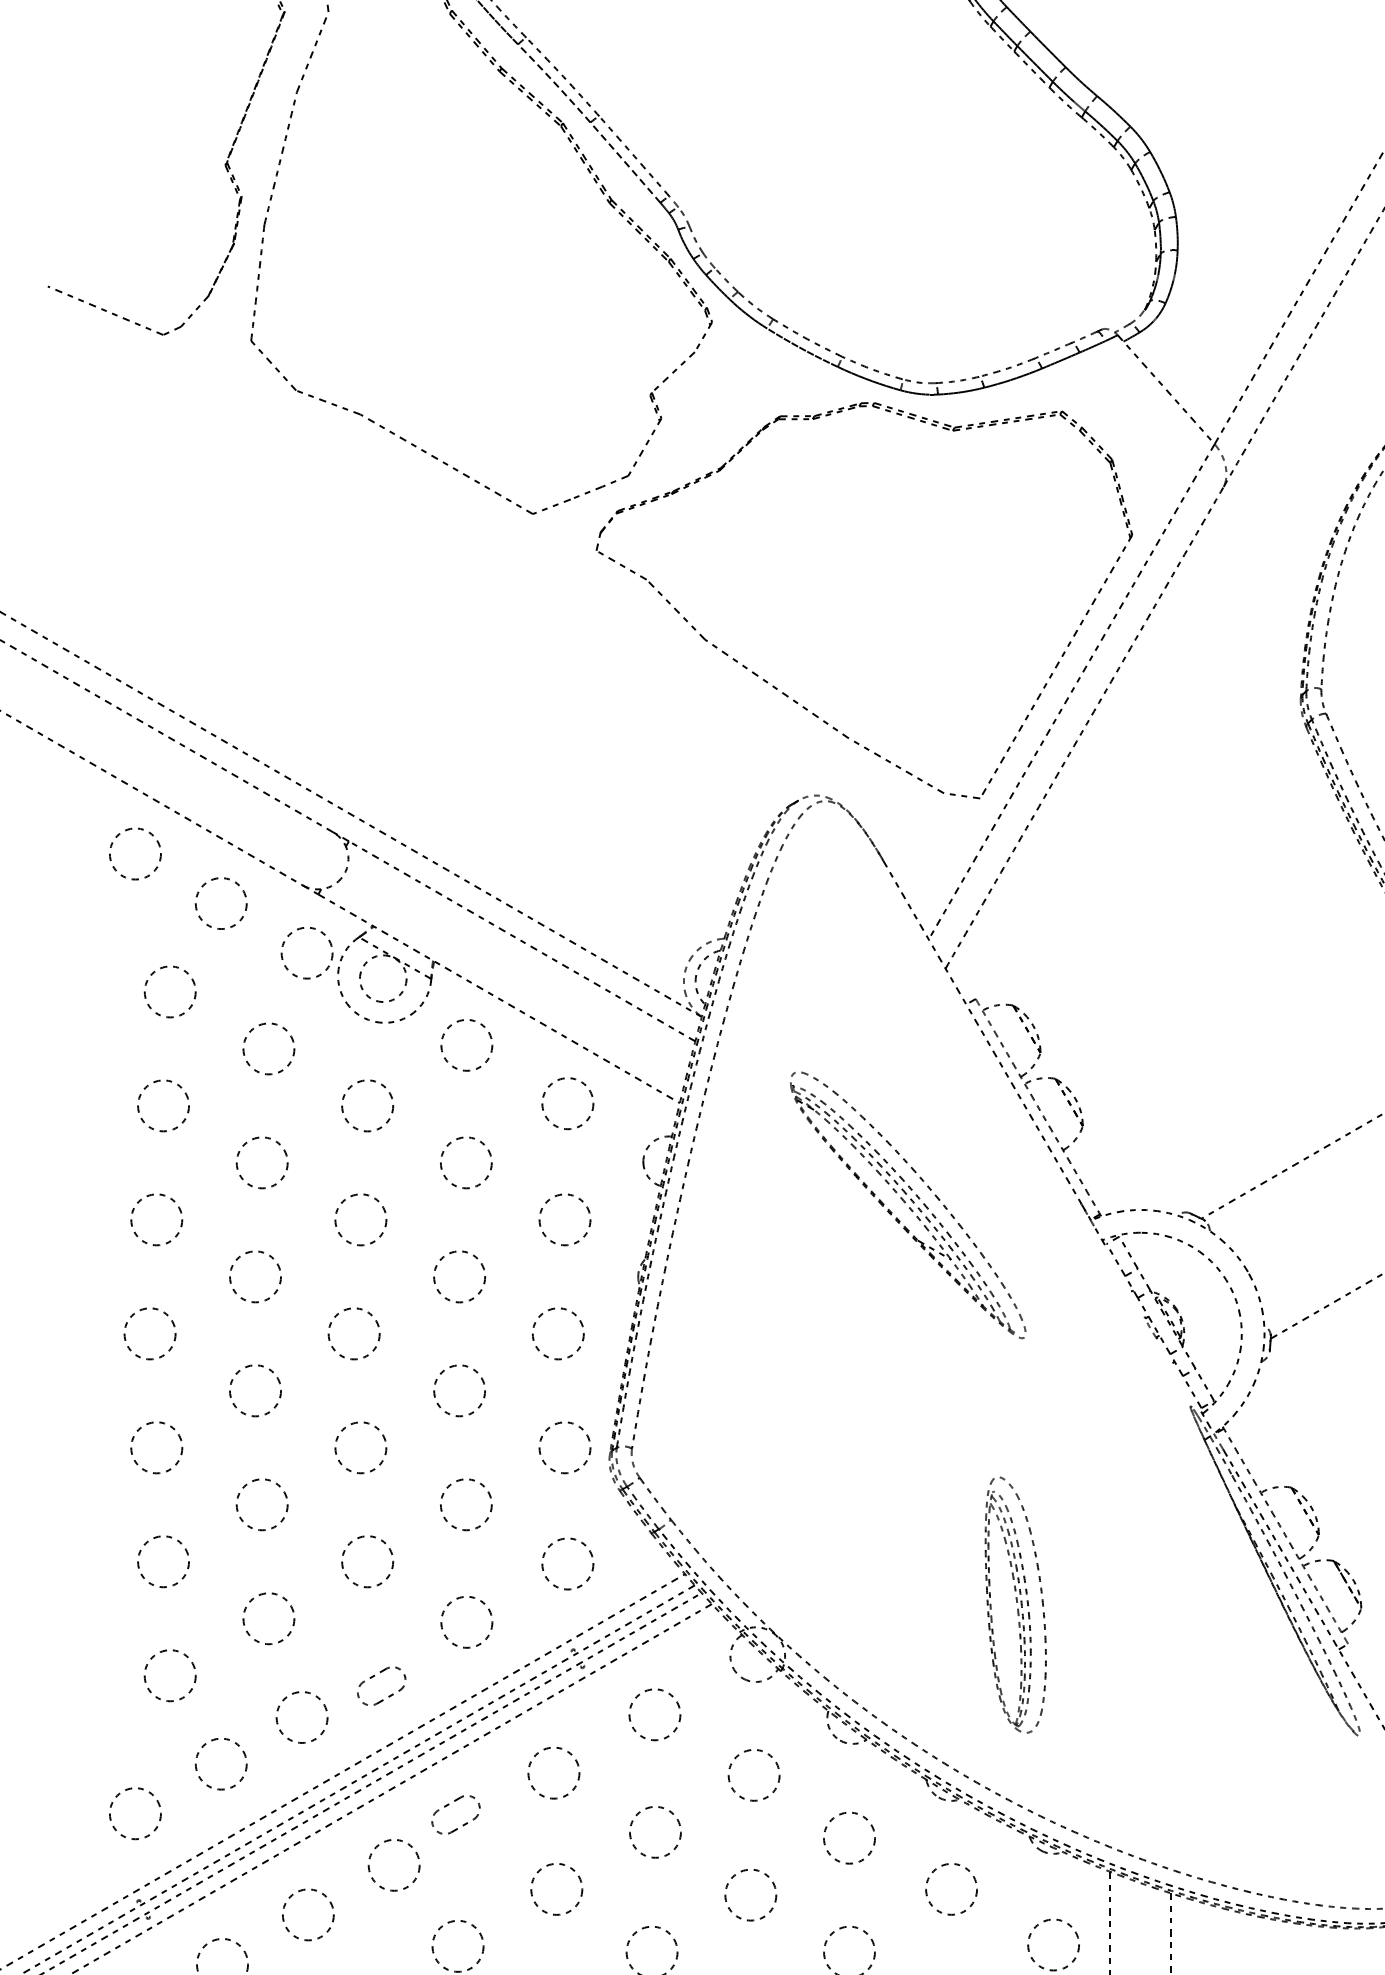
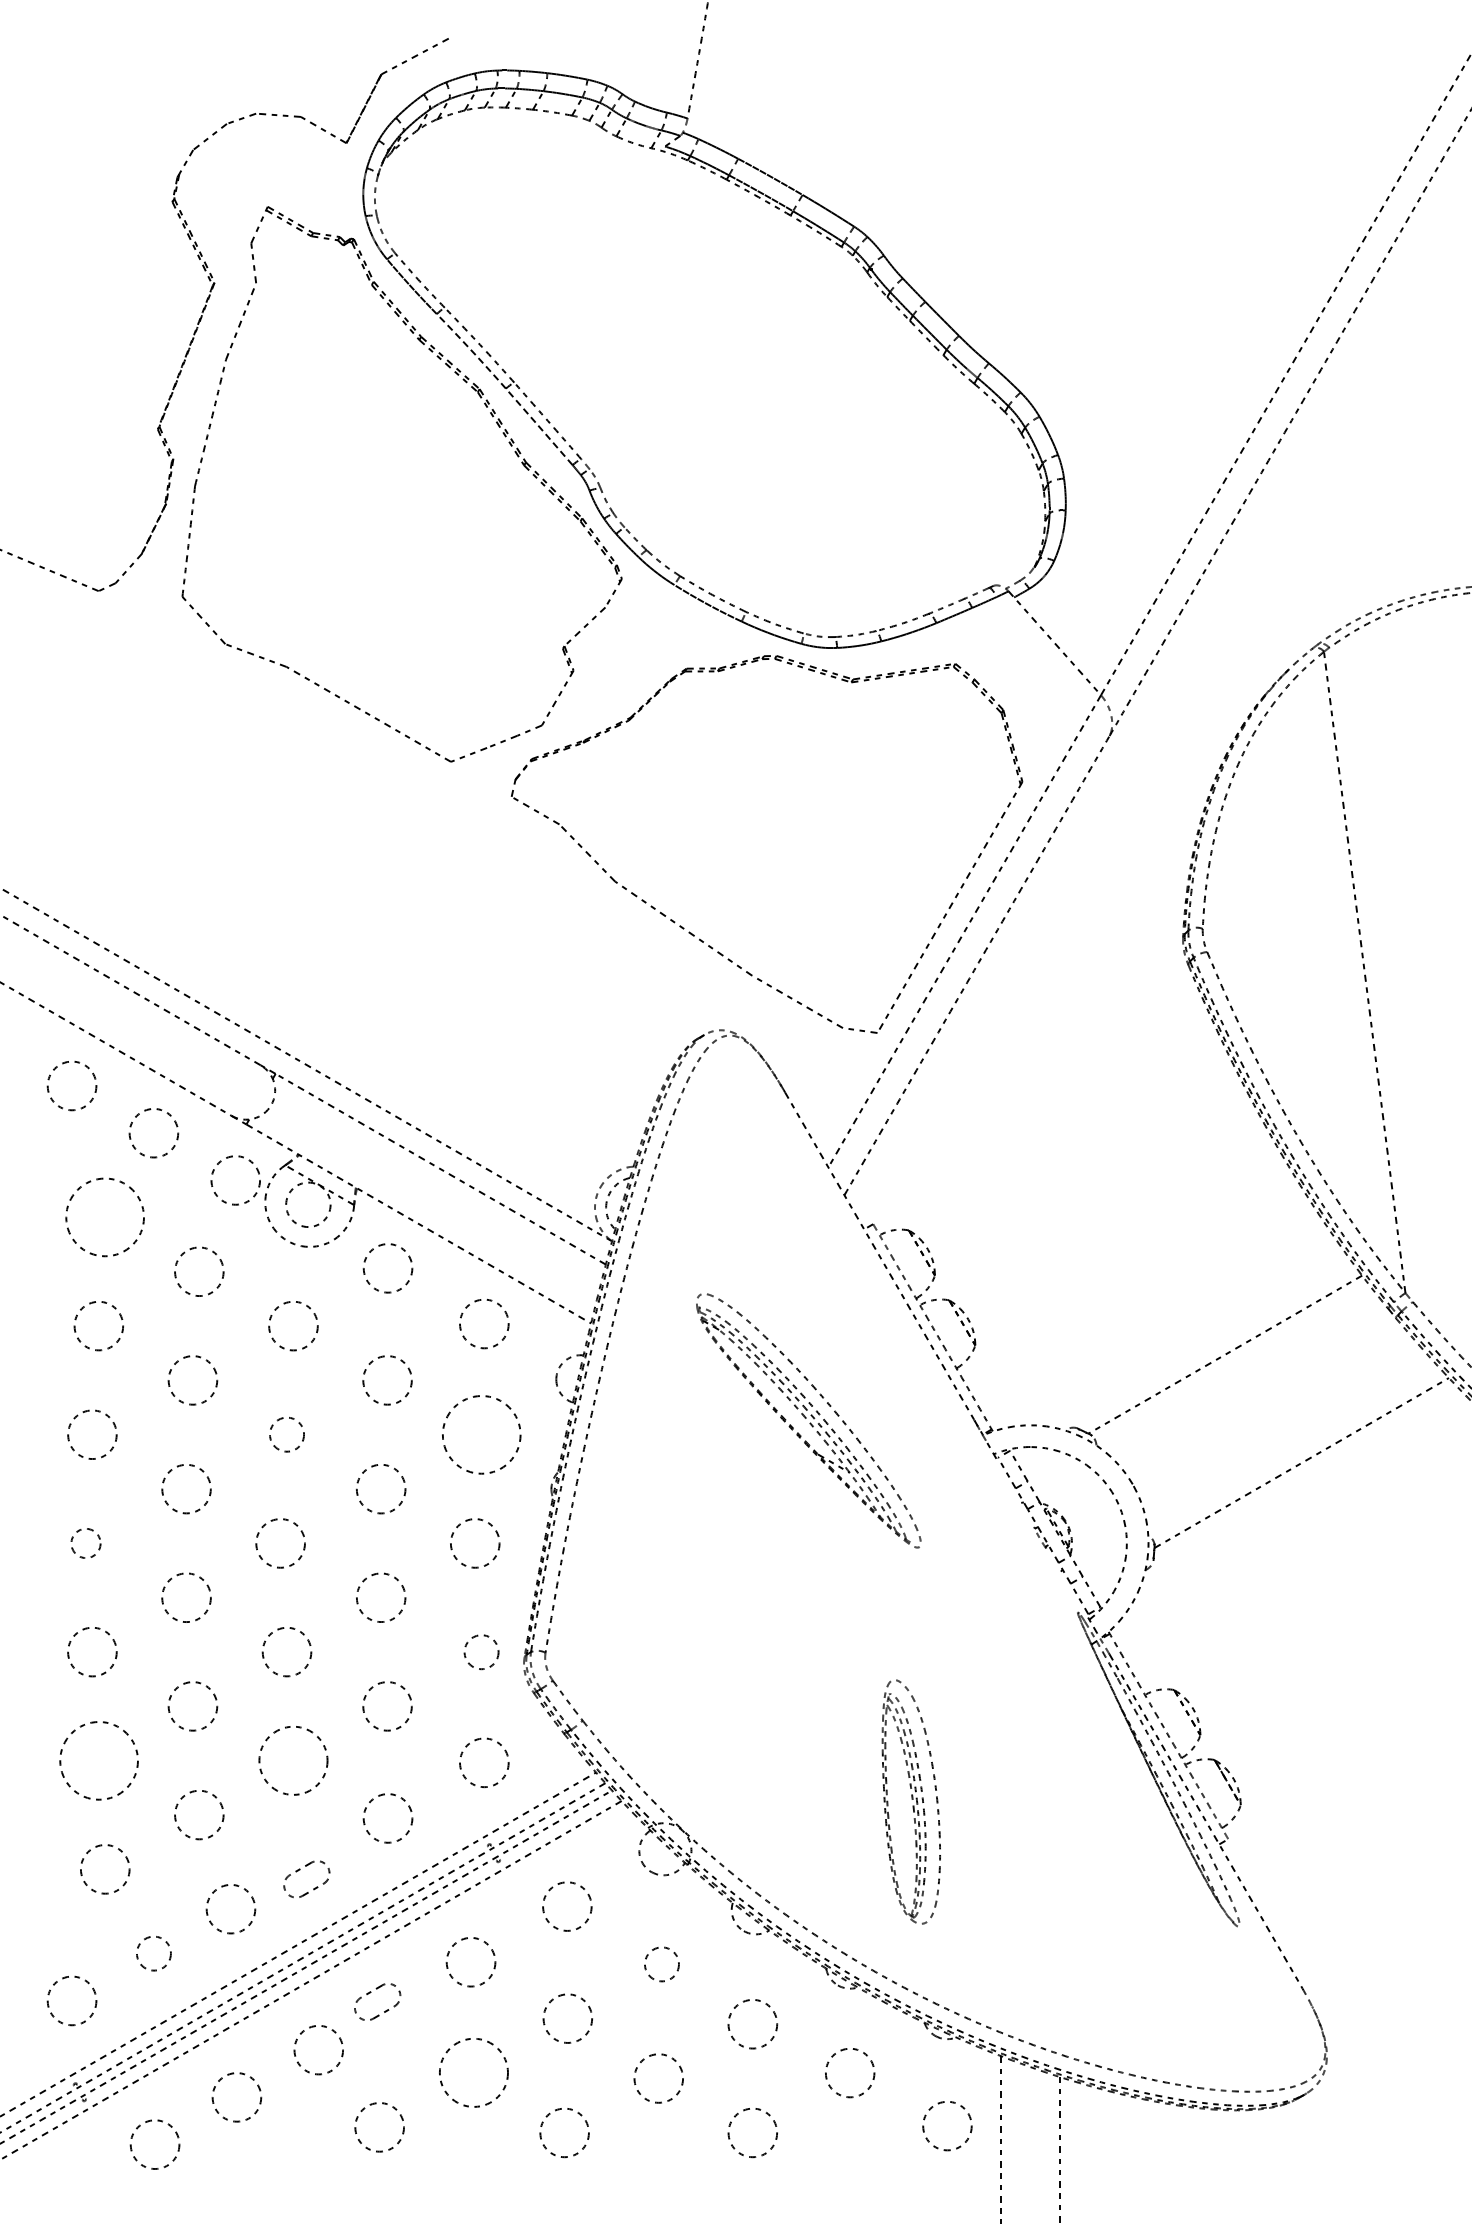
circle: (170, 991) -> (105, 1217), size x1.6
circle: (360, 1219) -> (286, 1434), size x0.7
circle: (564, 1219) -> (481, 1434), size x1.6
circle: (149, 1333) -> (85, 1543), size x0.6
circle: (564, 1448) -> (481, 1652), size x0.7
circle: (163, 1561) -> (98, 1760), size x1.6
circle: (367, 1561) -> (293, 1760), size x1.4
circle: (220, 1763) -> (153, 1953), size x0.7
circle: (753, 1775) -> (661, 1964), size x0.7
circle: (556, 1889) -> (473, 2073), size x1.4

